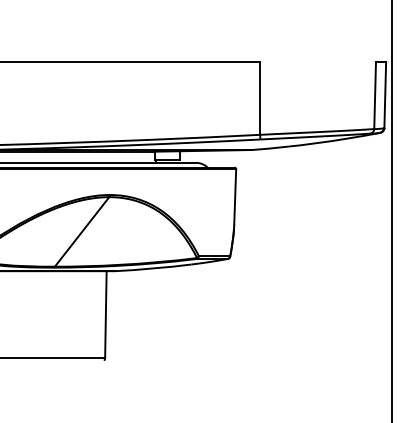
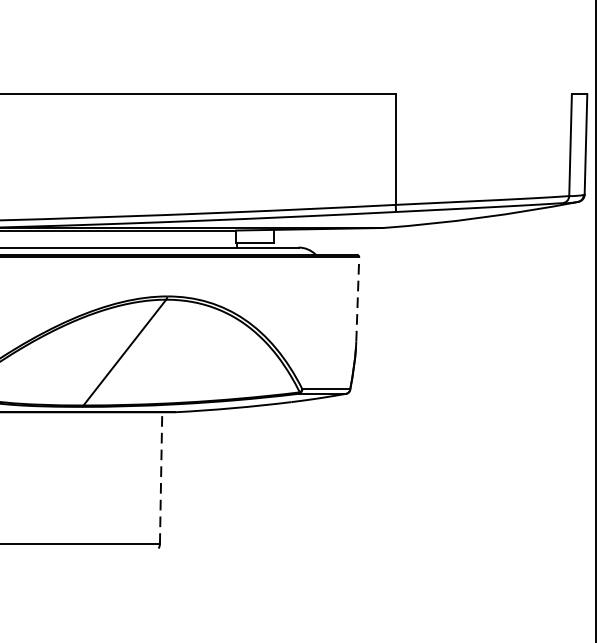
line: (235, 196) -> (358, 298), solid -> dashed
line: (105, 313) -> (160, 476), solid -> dashed

